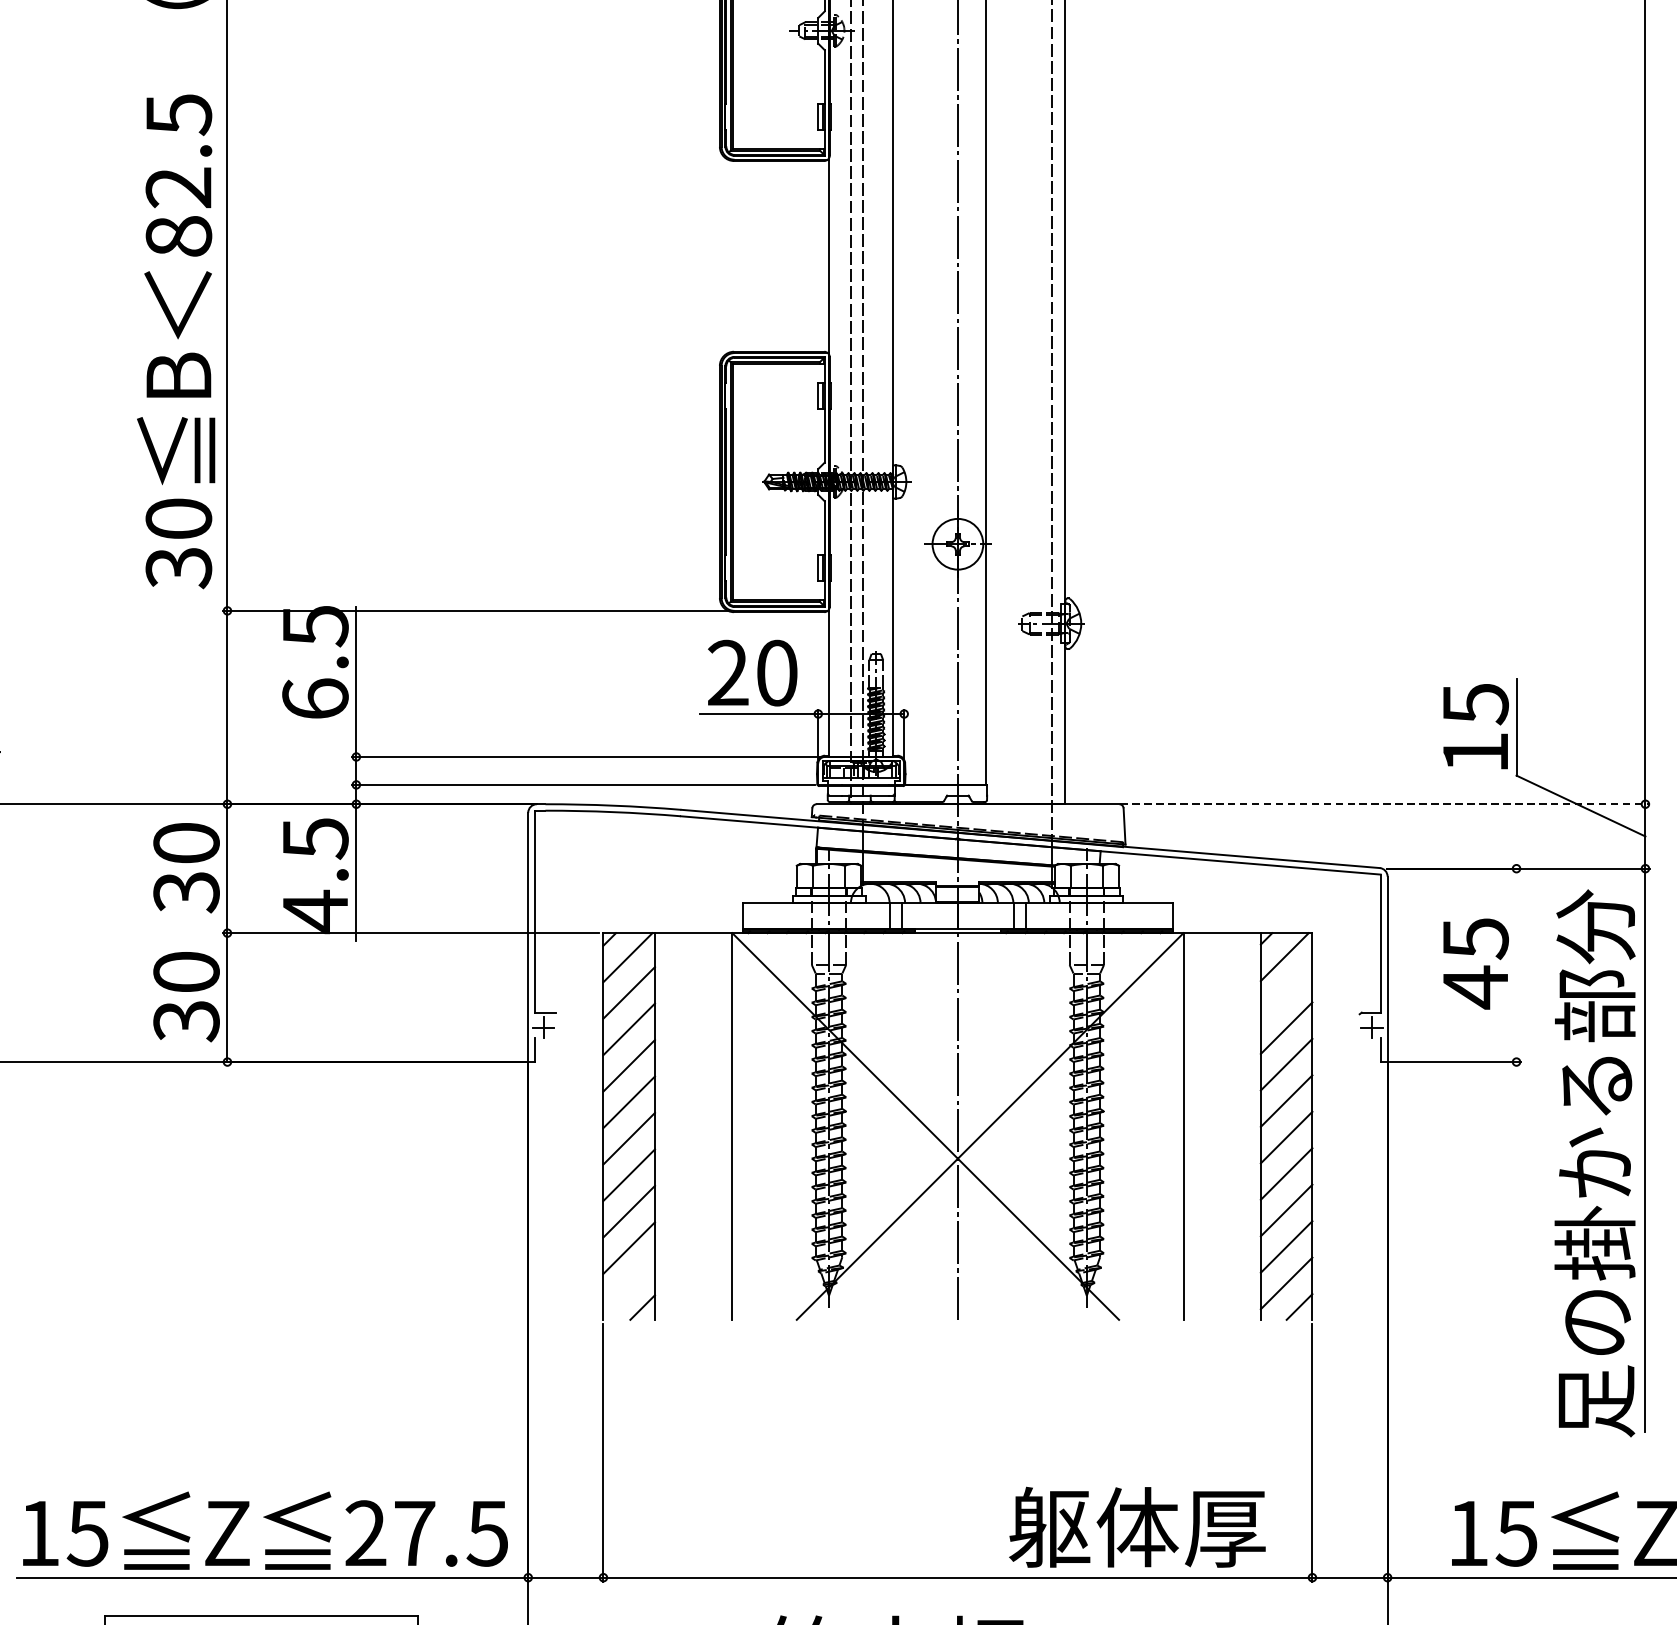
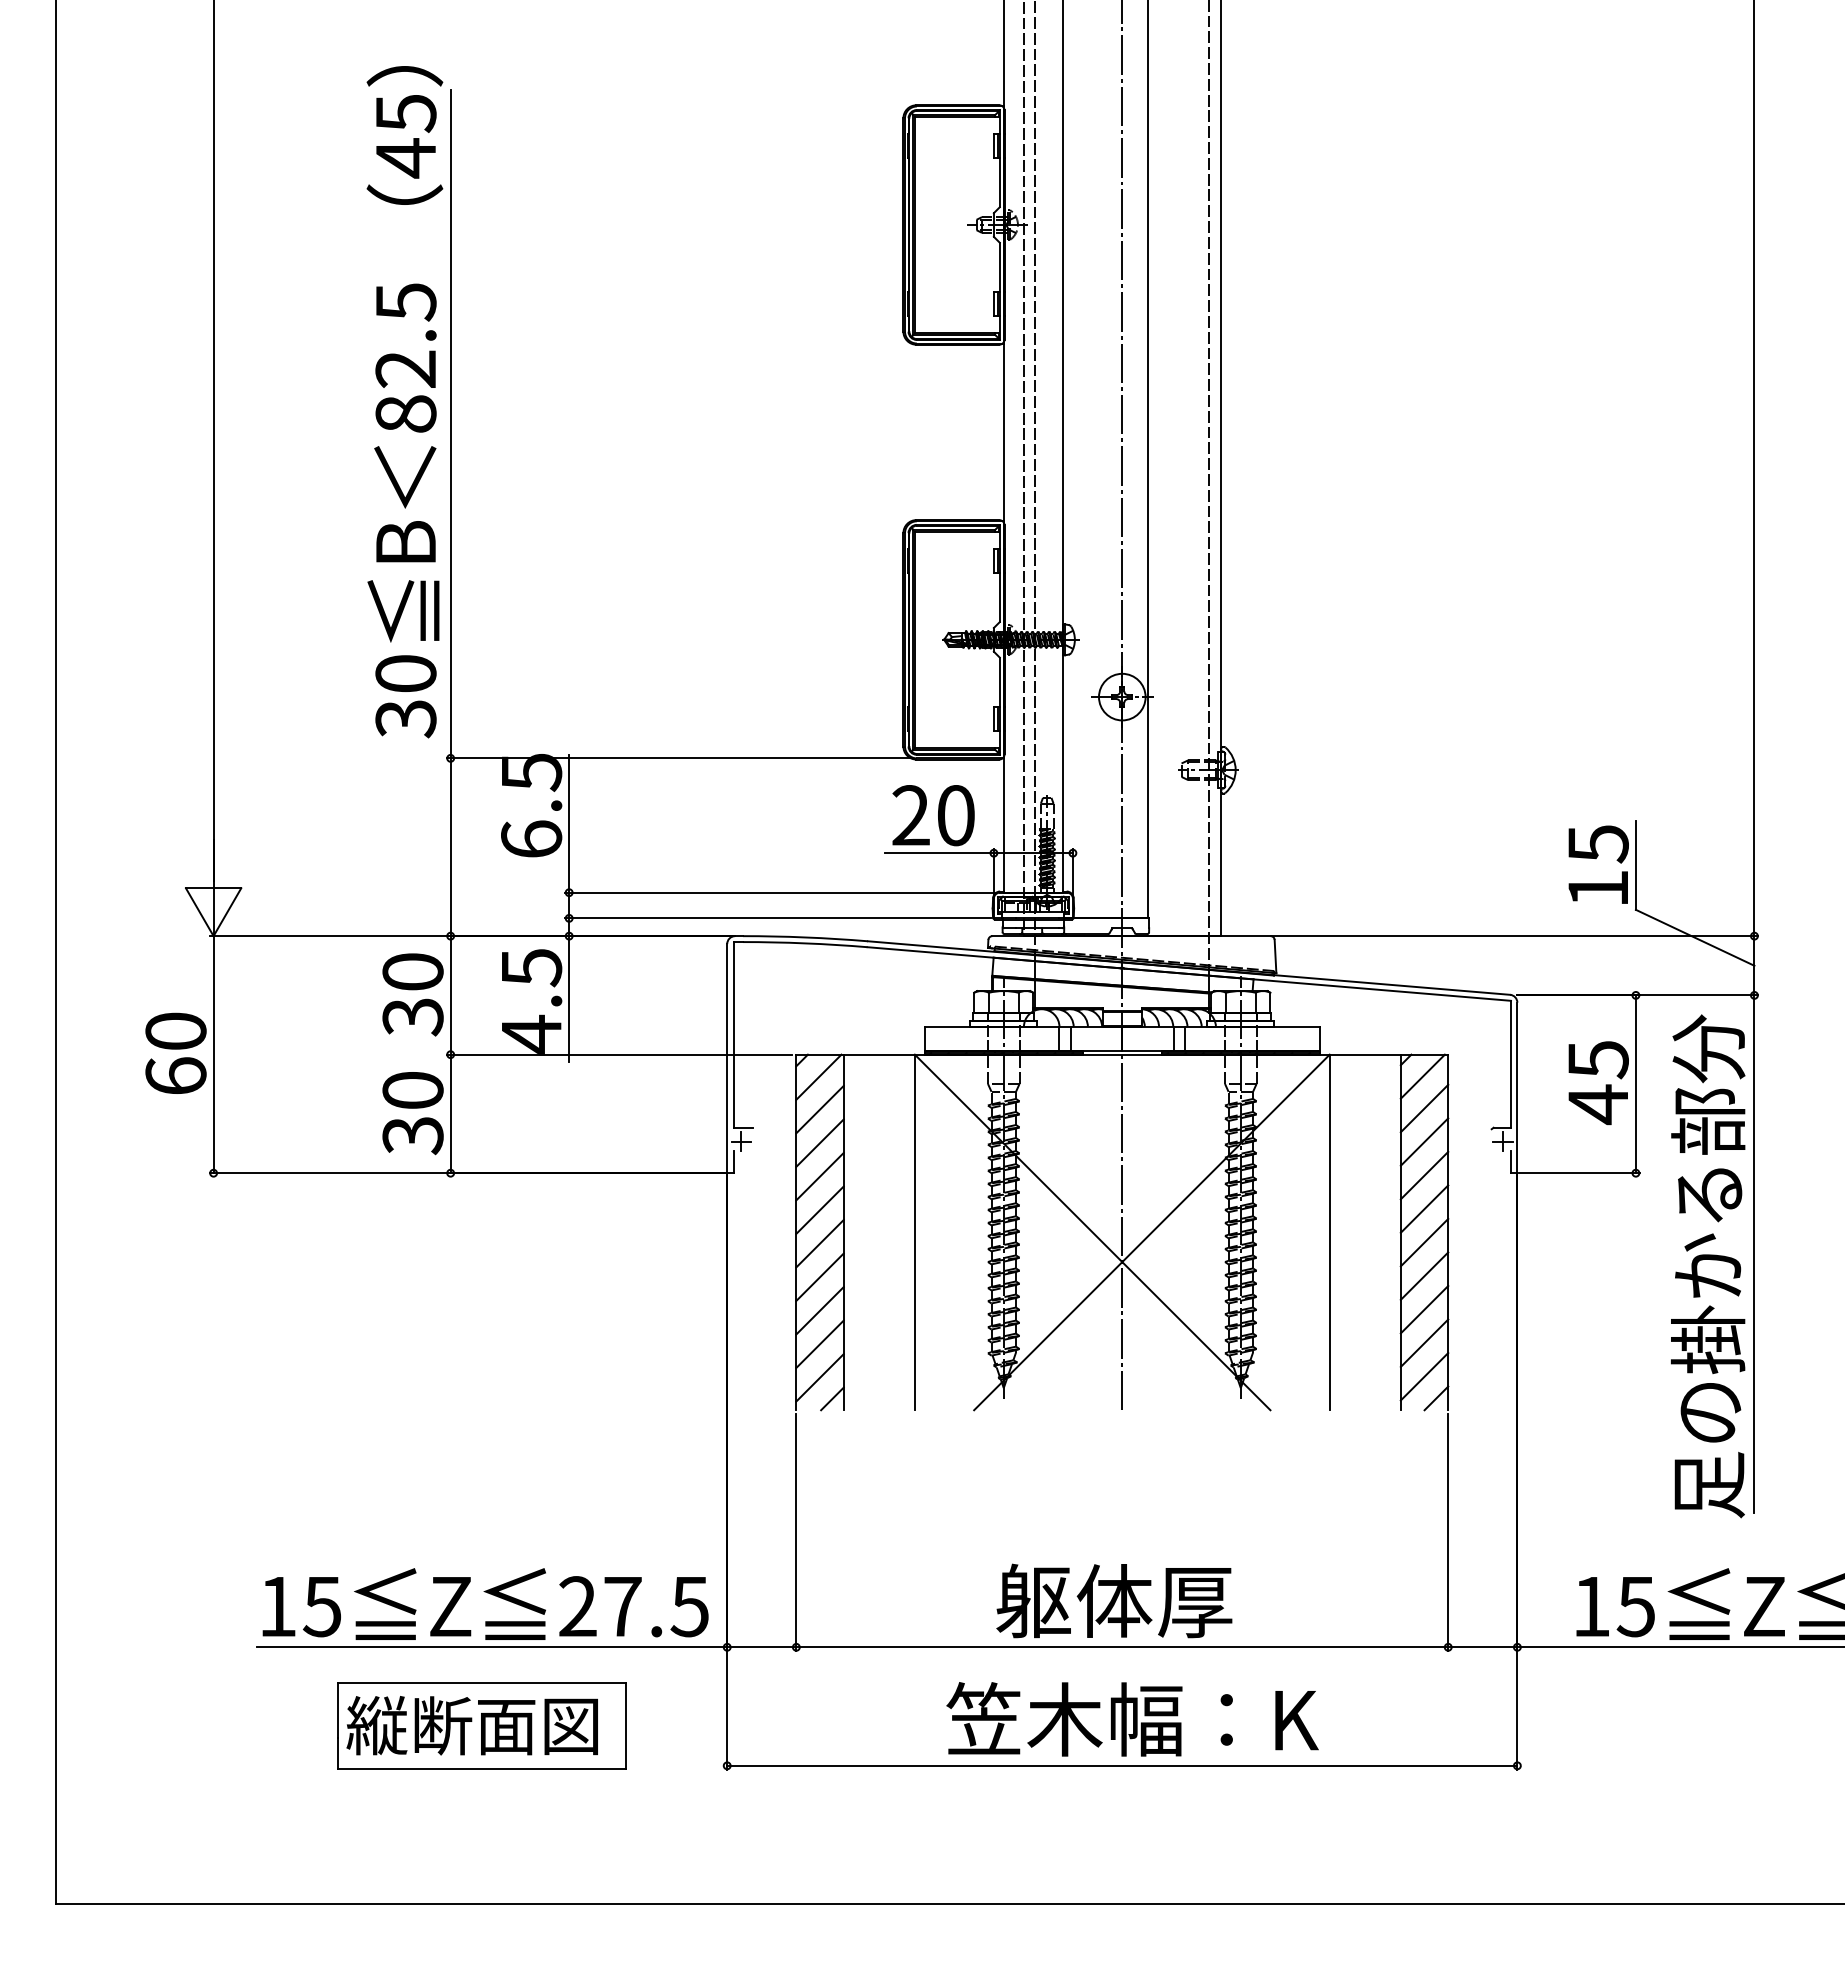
line: (1385, 804) -> (1515, 936), dashed -> solid
line: (1516, 965) -> (1635, 1084), added
line: (1286, 991) -> (1424, 1108), added
line: (628, 1284) -> (819, 1377), added
text: (1137, 1526) -> (1114, 1600), moved

